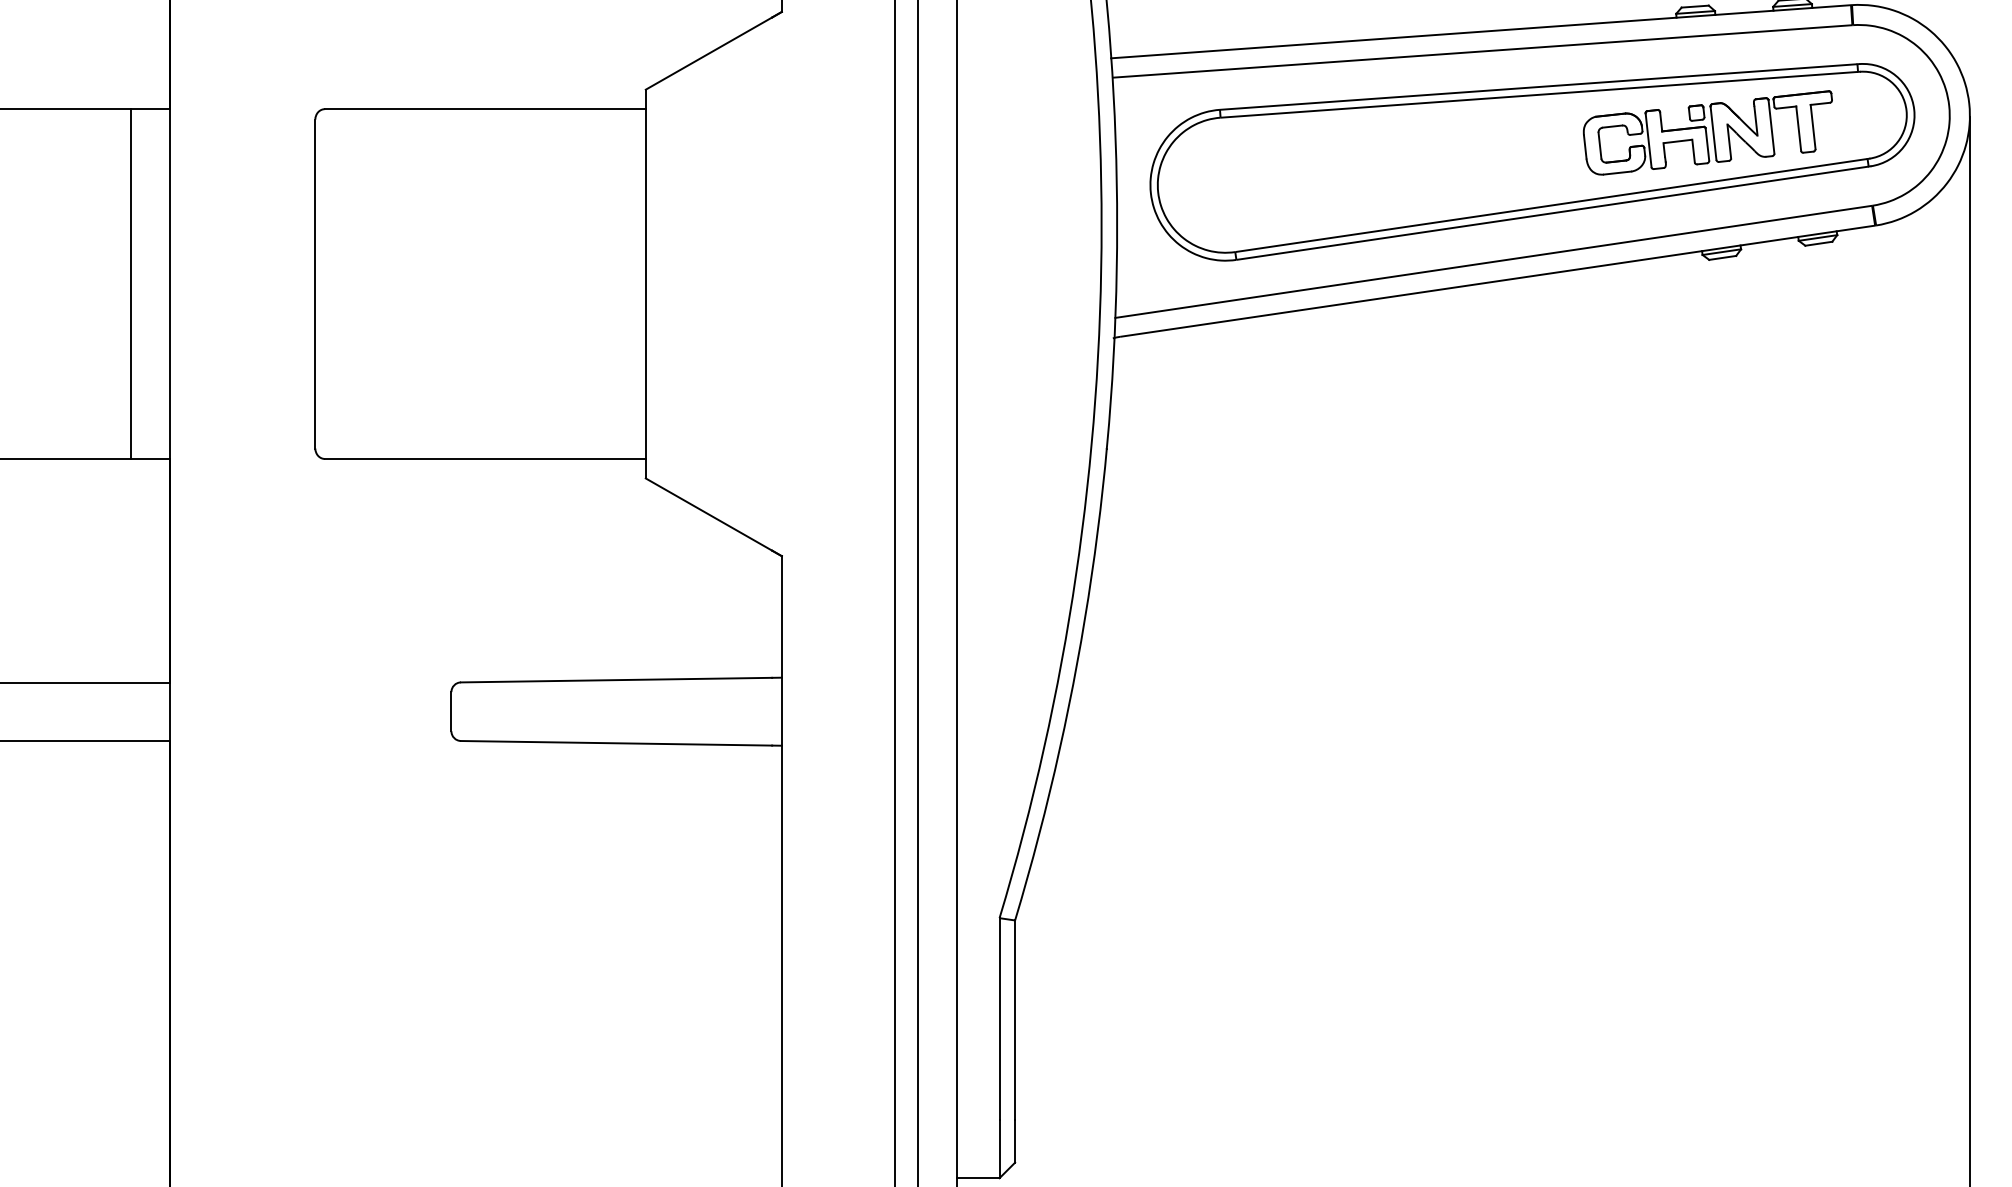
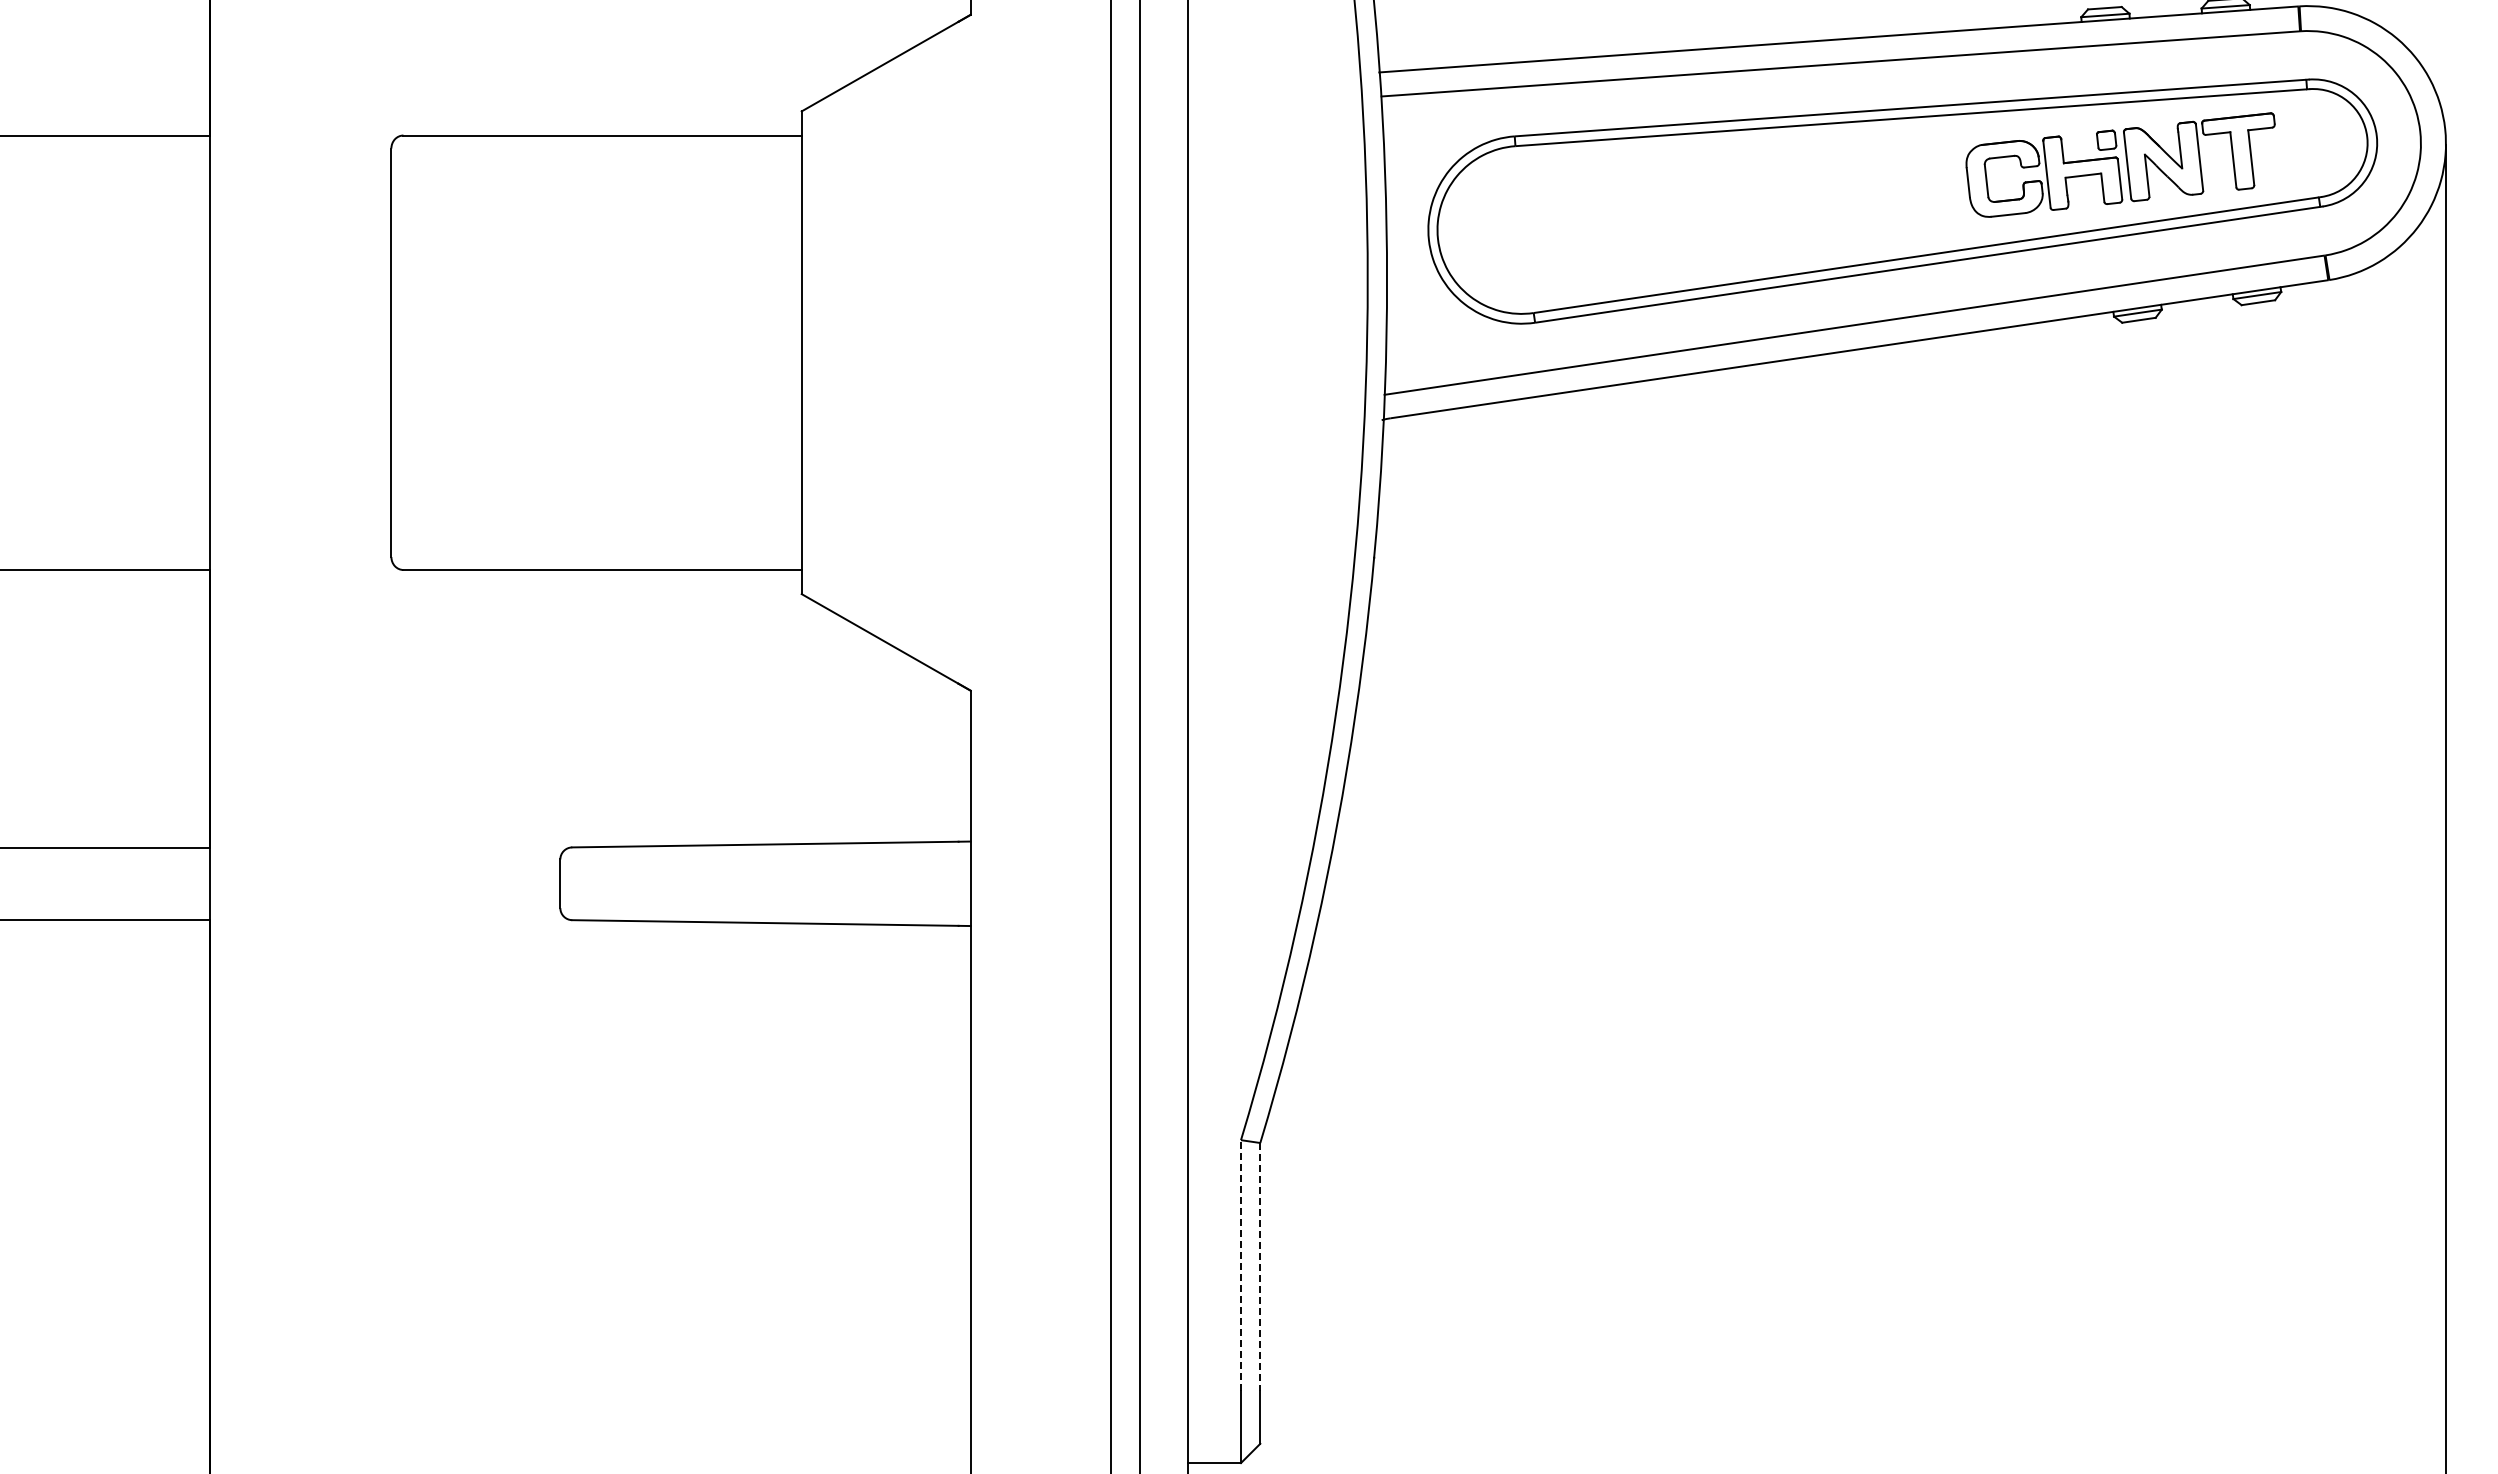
line: (131, 283) -> (162, 352), removed
line: (999, 1018) -> (1241, 1264), solid -> dashed
line: (1015, 1019) -> (1260, 1266), solid -> dashed

